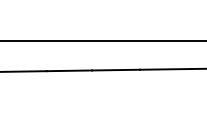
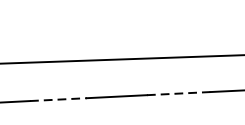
line: (166, 69) -> (179, 93), solid -> dashed
line: (69, 70) -> (58, 99), solid -> dashed

